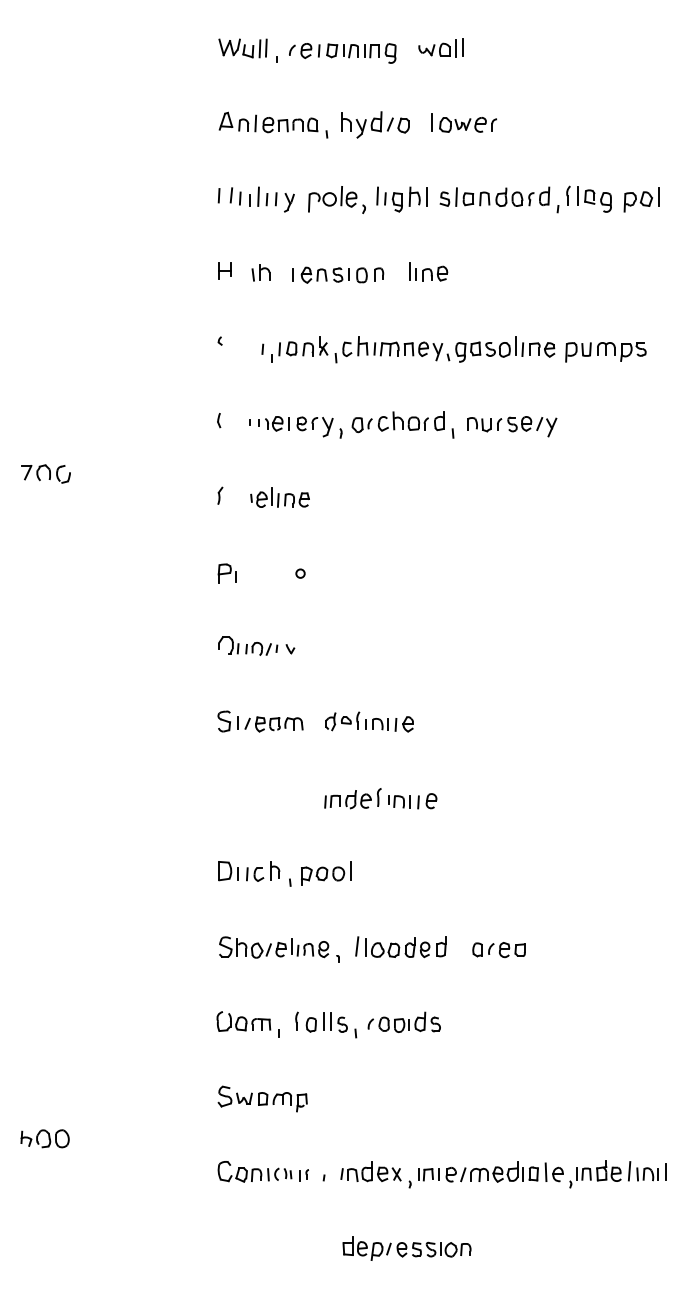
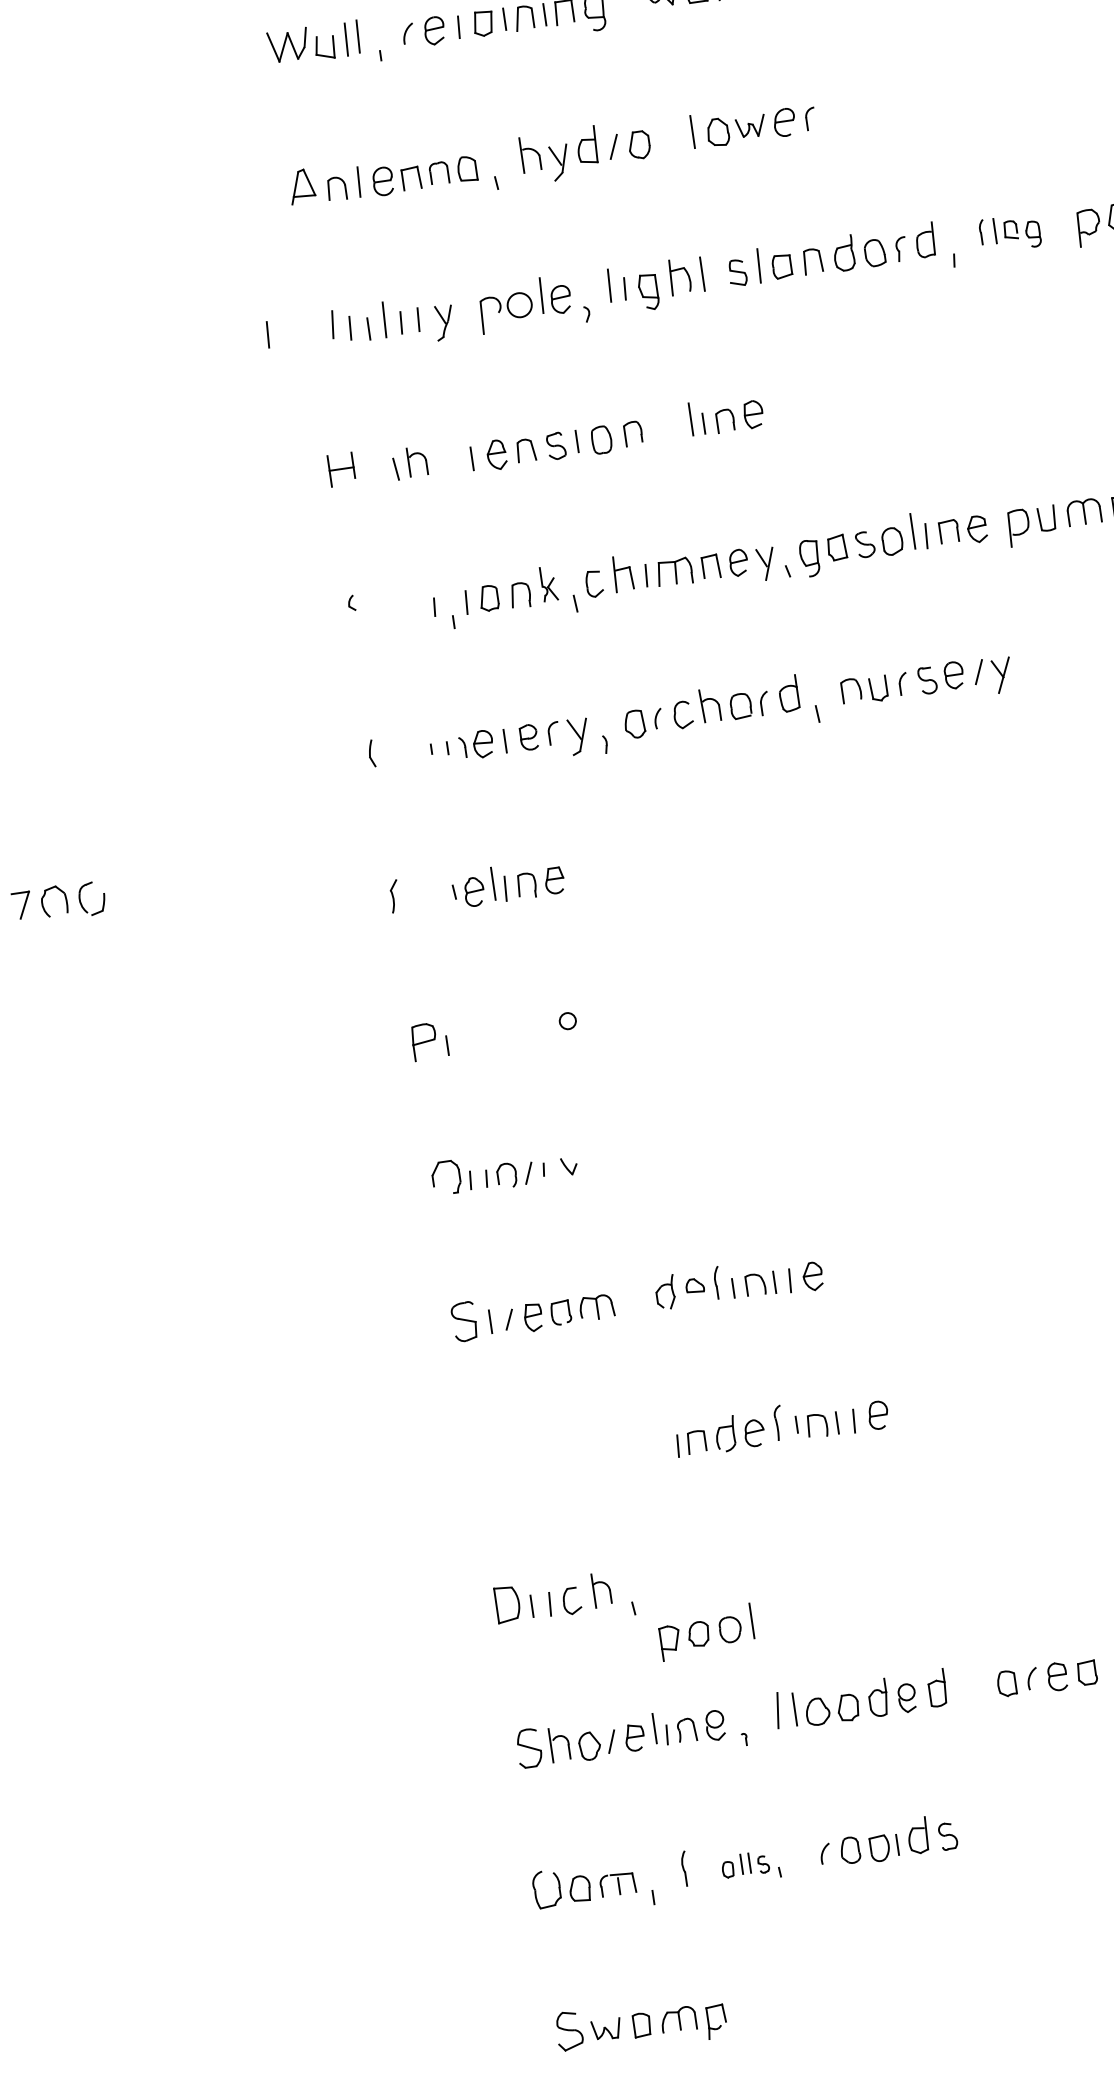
line: (218, 195) -> (266, 334), moved
part: (588, 198) -> (1008, 232), size x0.7
part: (326, 873) -> (707, 1632), moved
part: (331, 1025) -> (751, 1867), size x0.6

